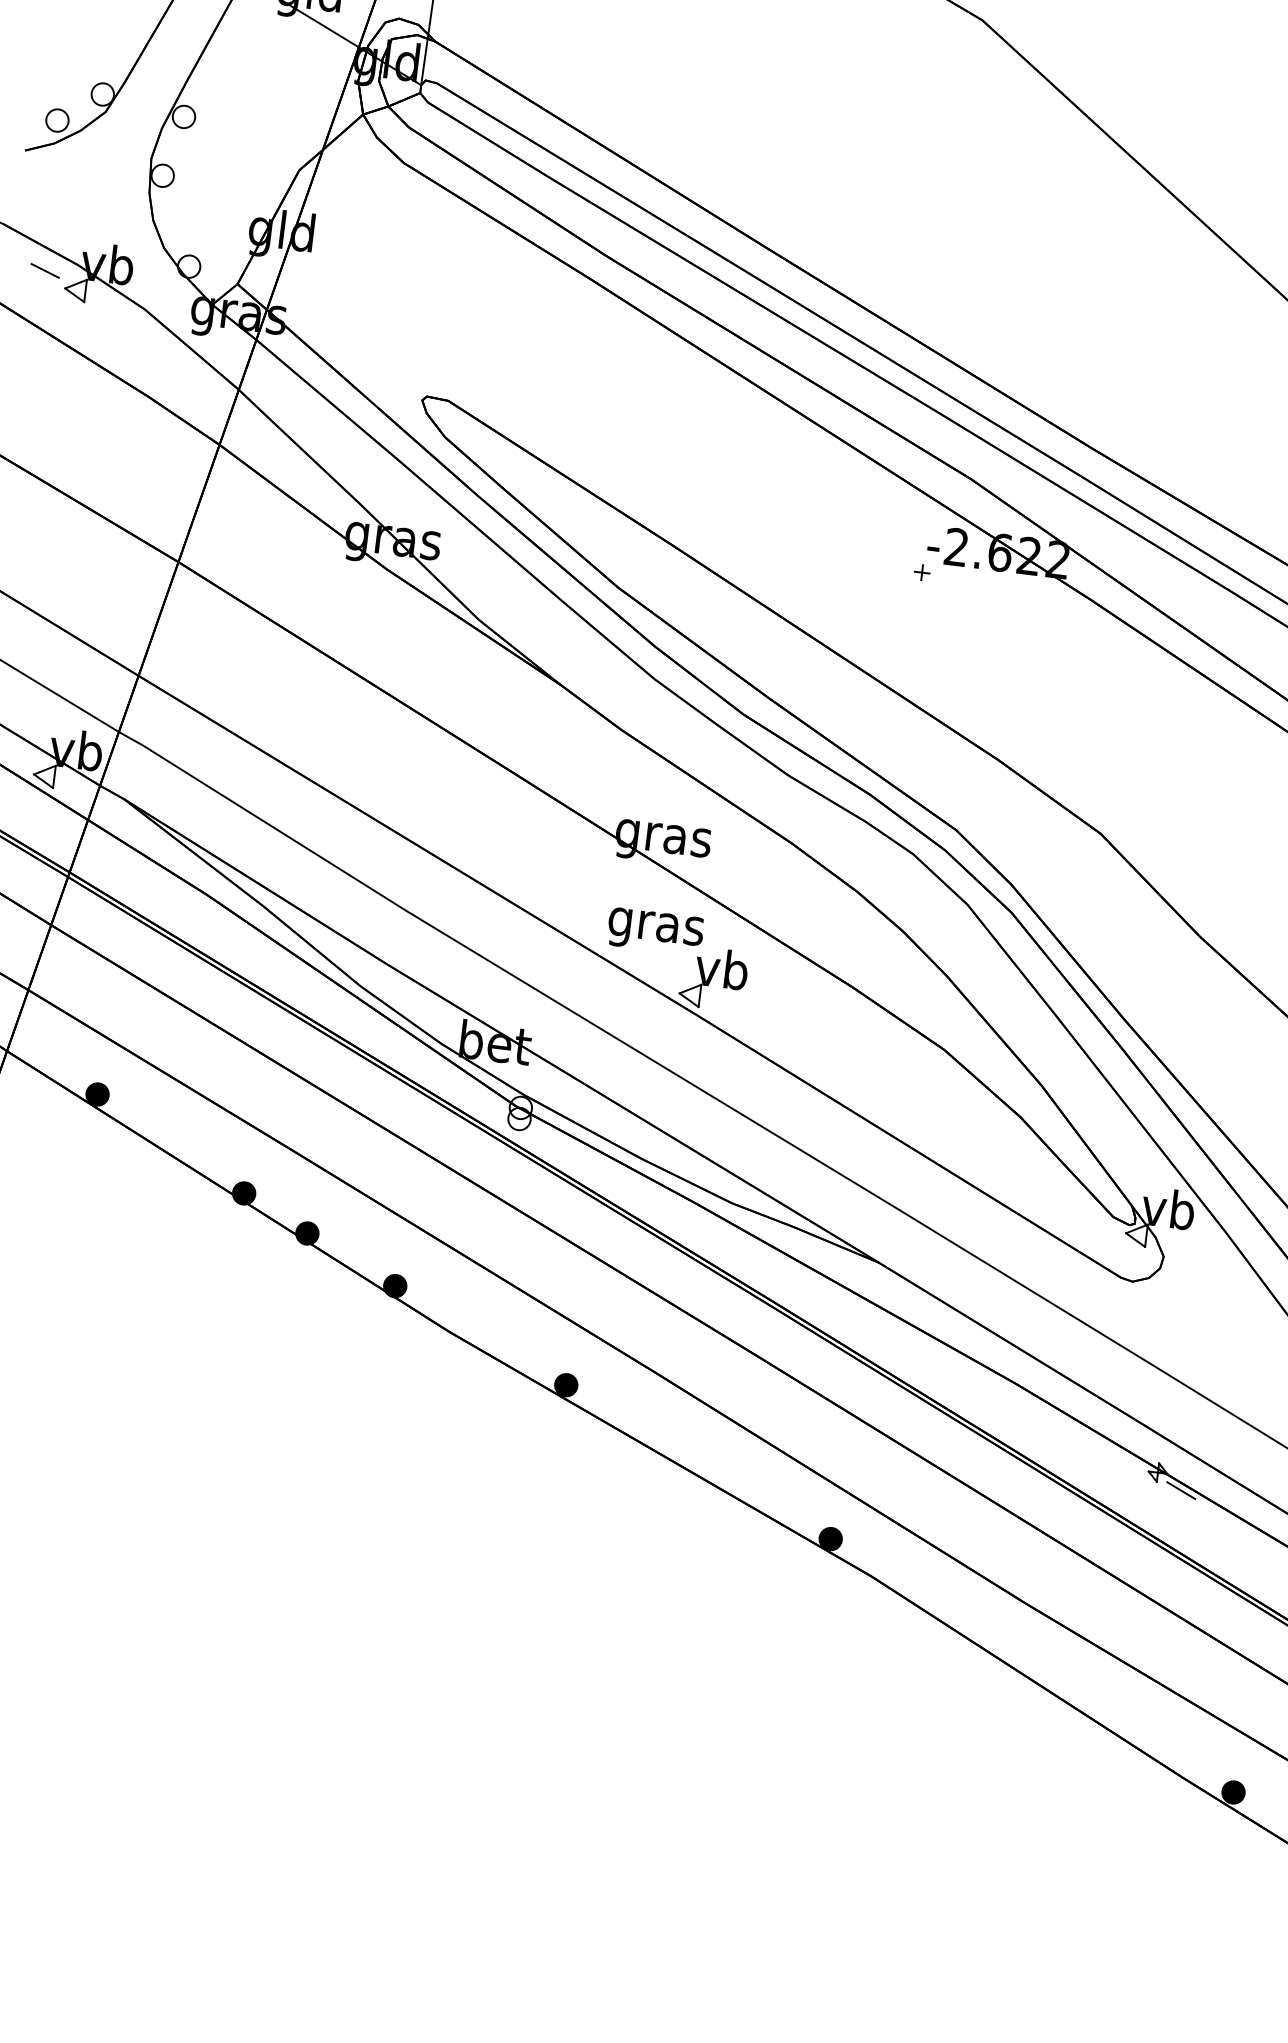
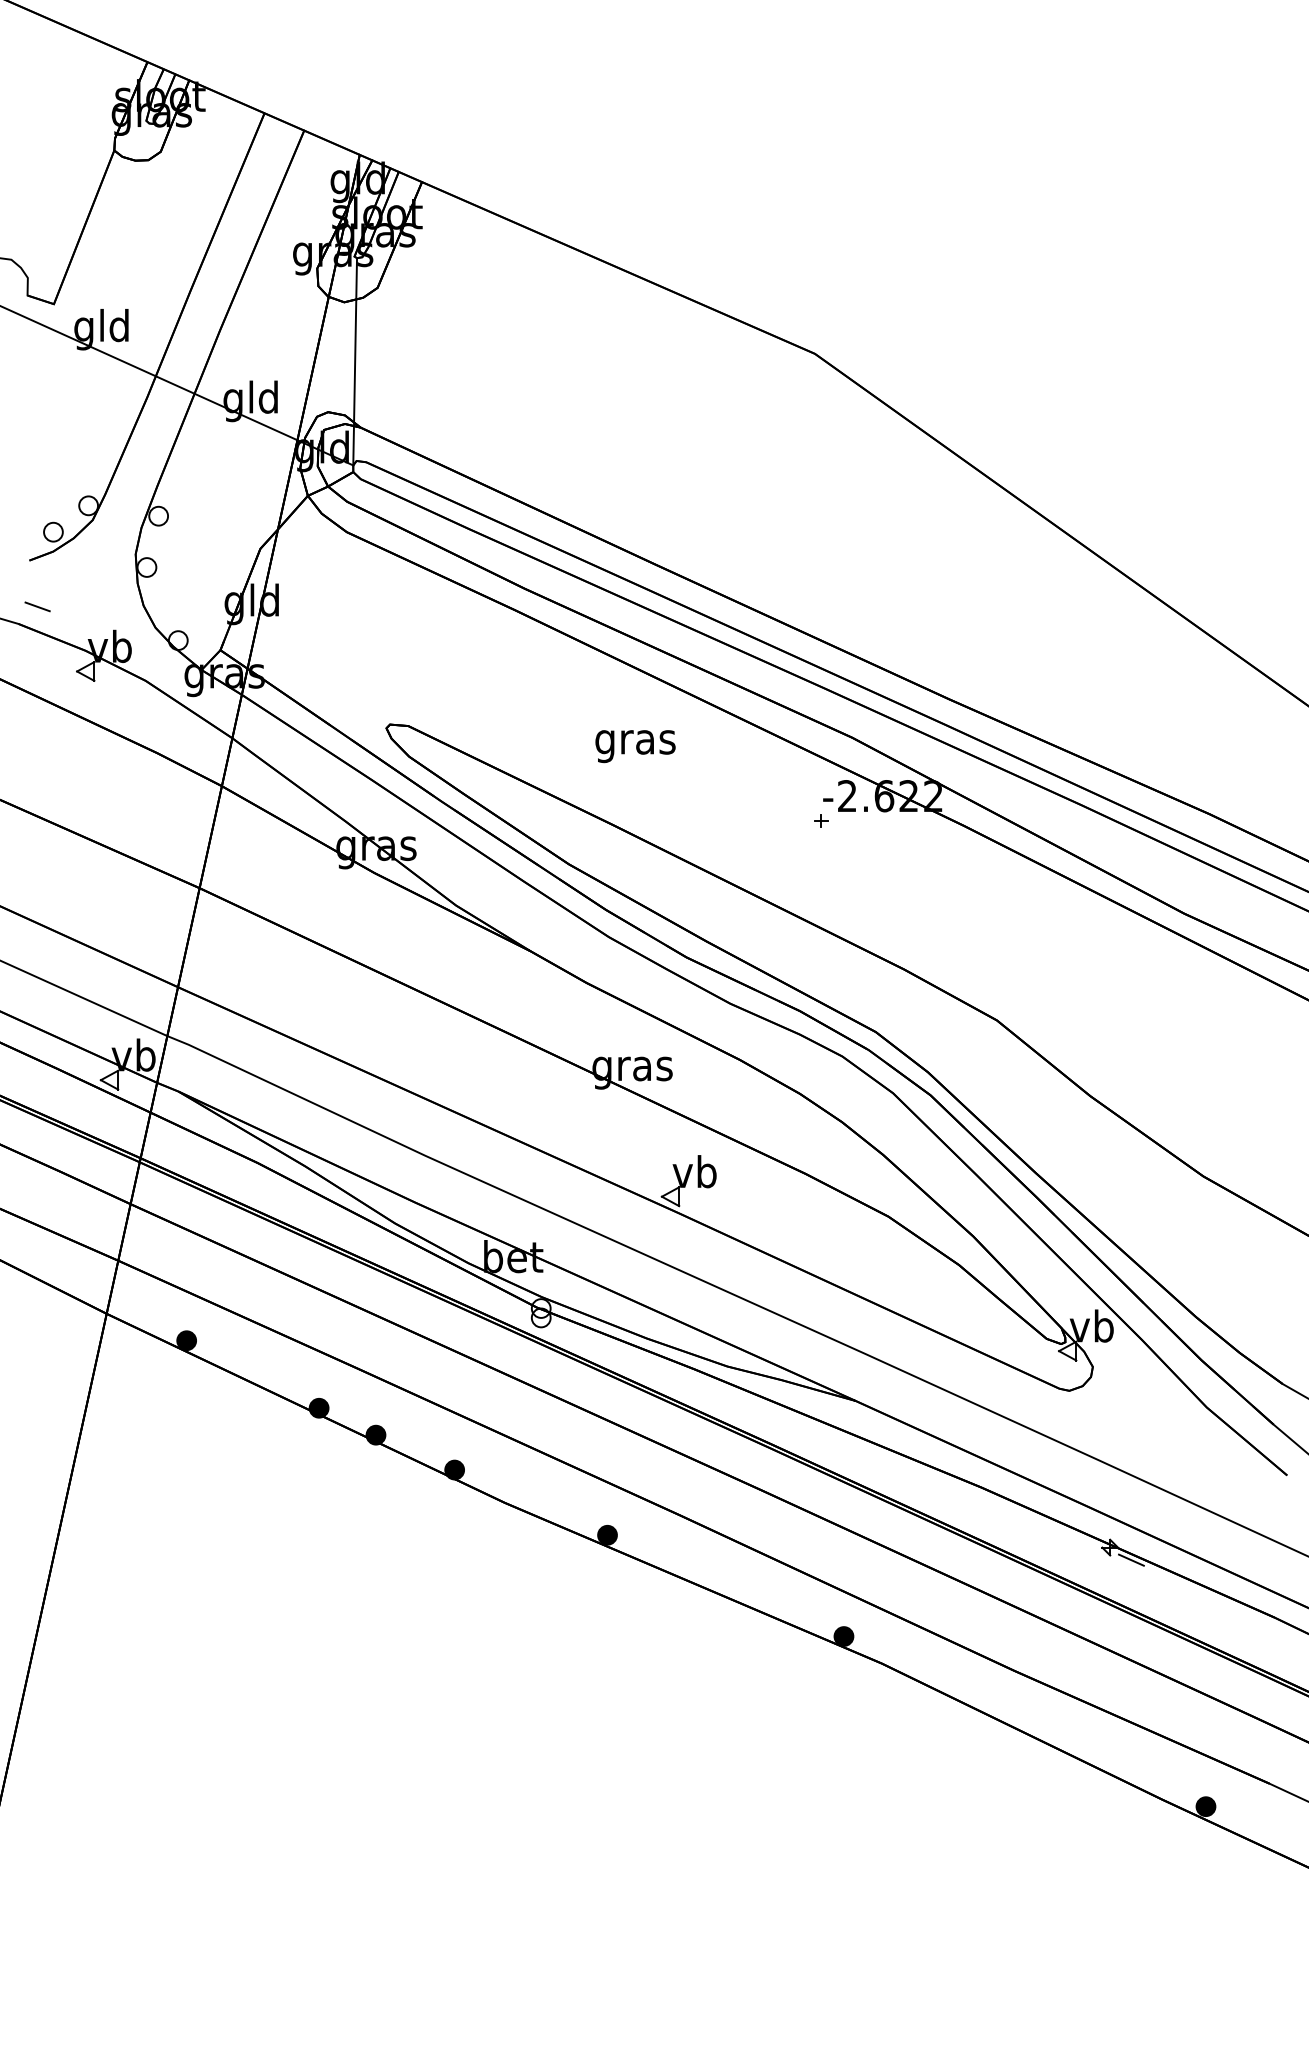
line: (45, 270) -> (37, 606), moved
text: (655, 931) -> (635, 746), moved

